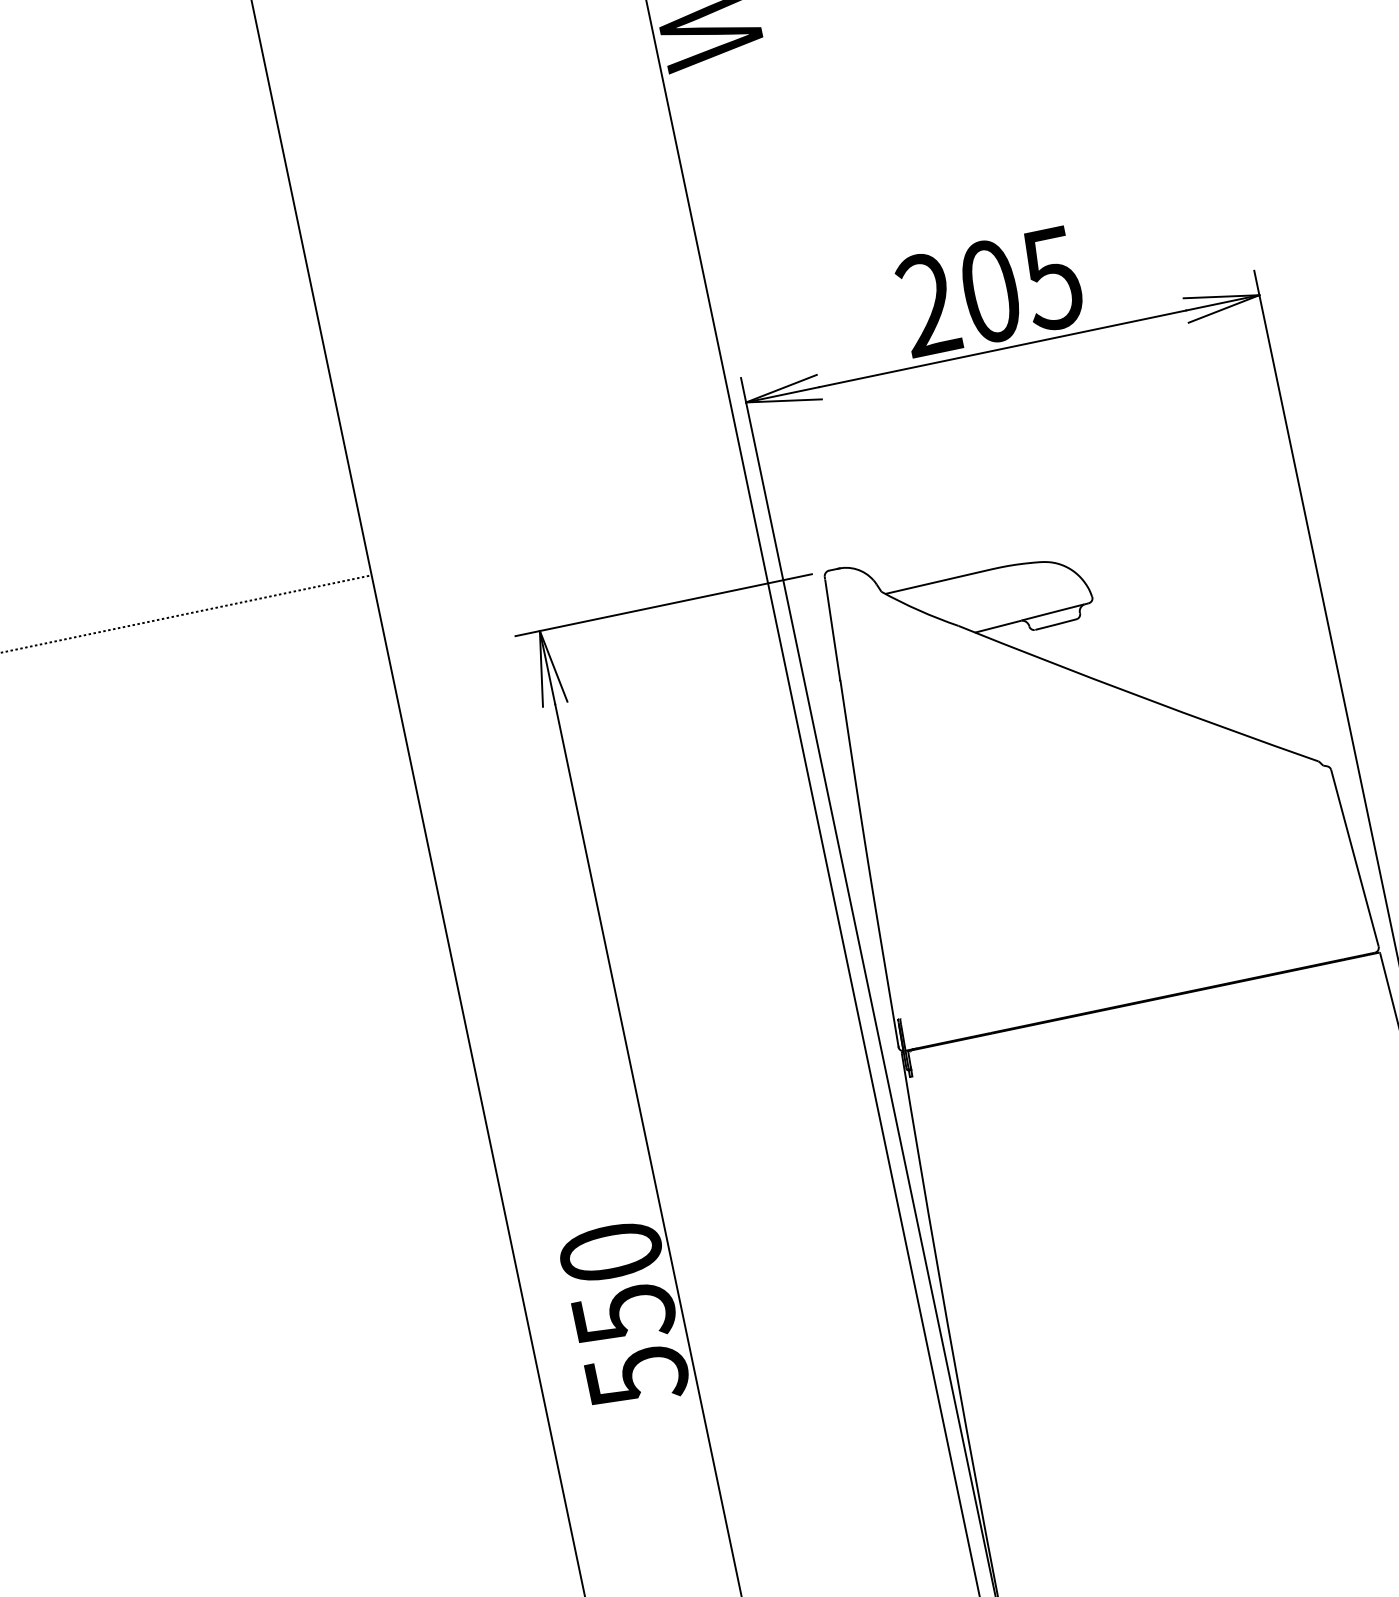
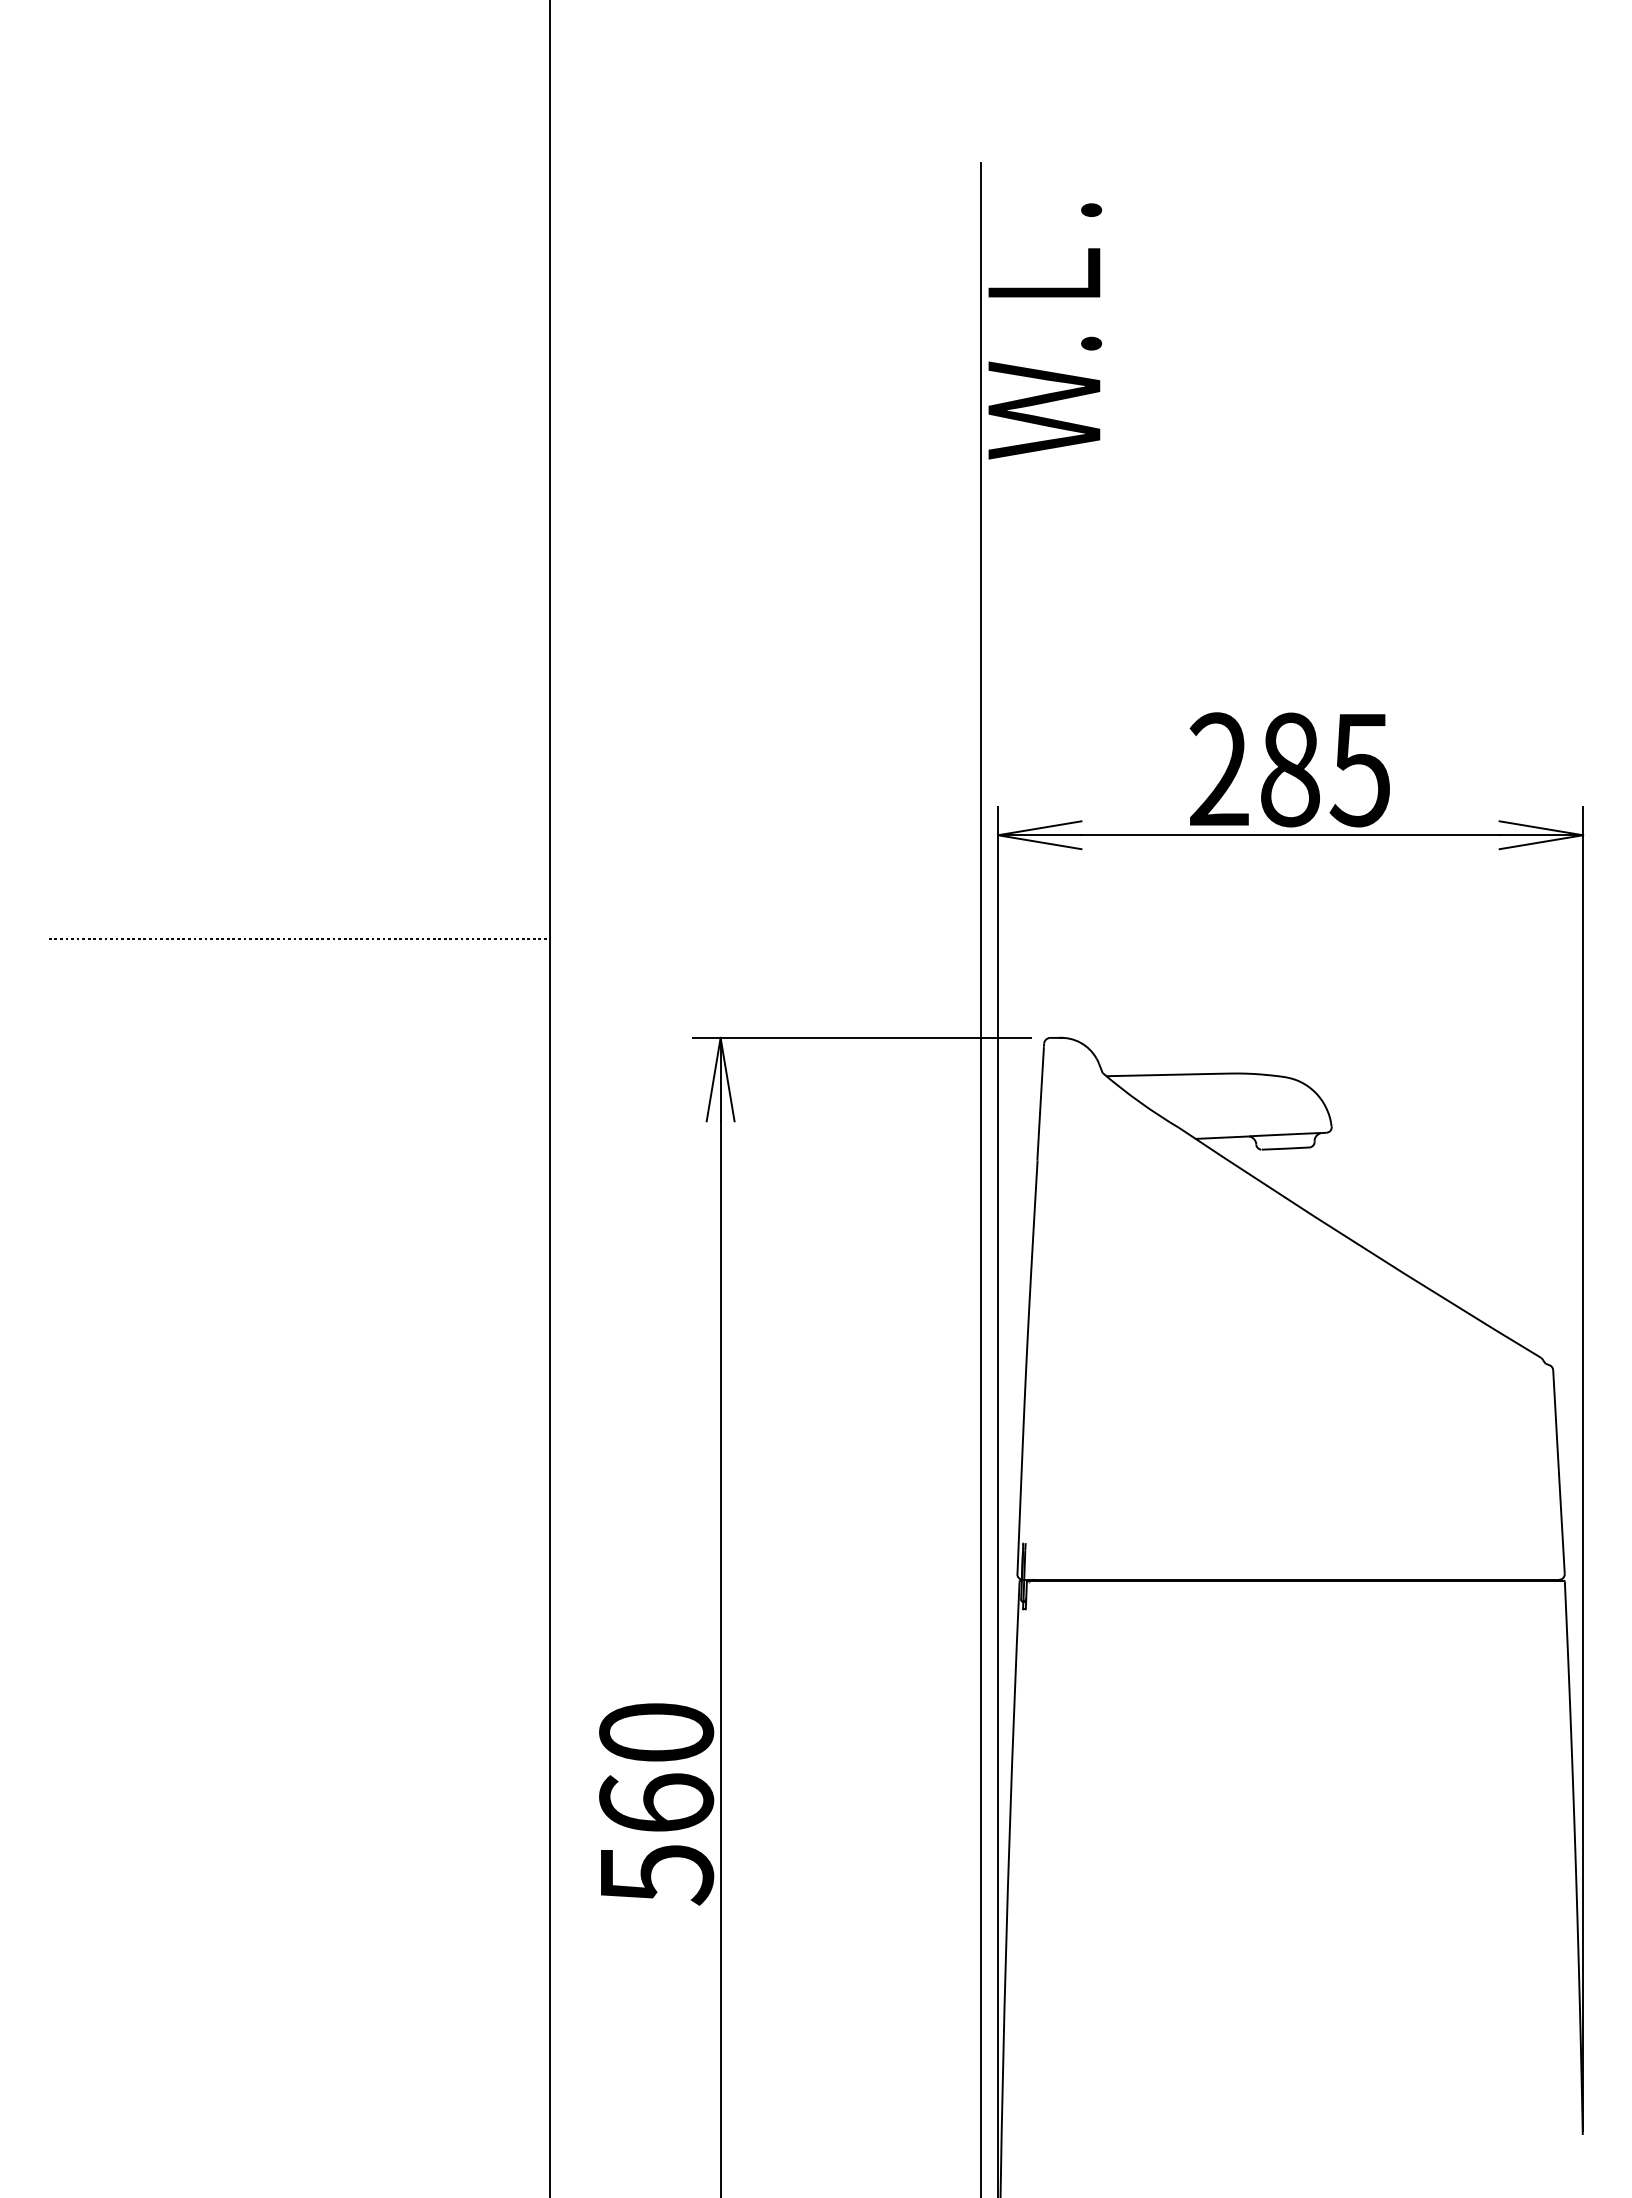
text: (990, 291) -> (1290, 769), 205 -> 285
text: (623, 1314) -> (656, 1803), 550 -> 560

